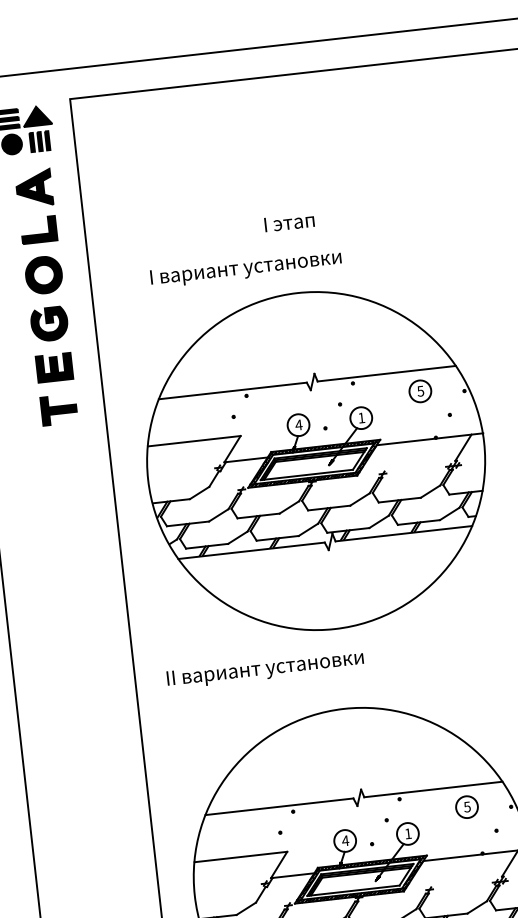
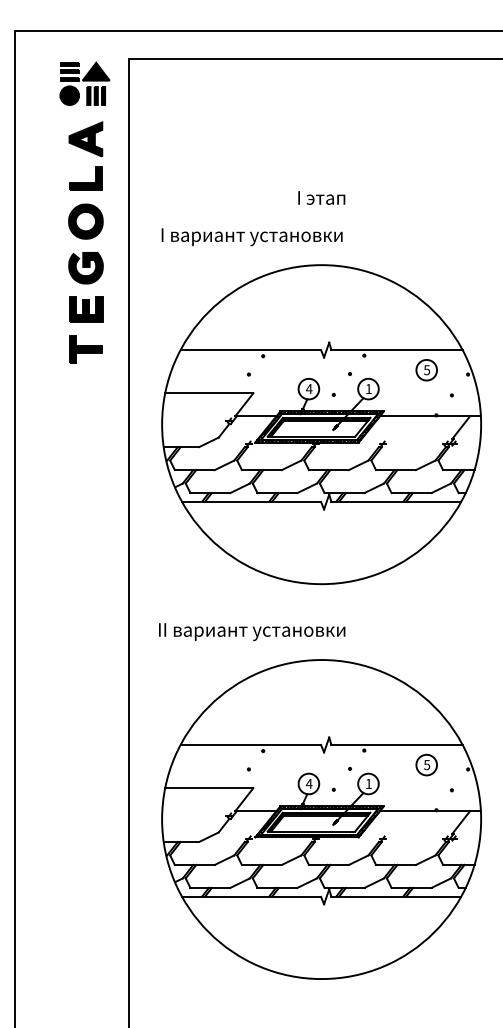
text: (245, 269) -> (251, 237), moved
text: (265, 669) -> (252, 631), moved

